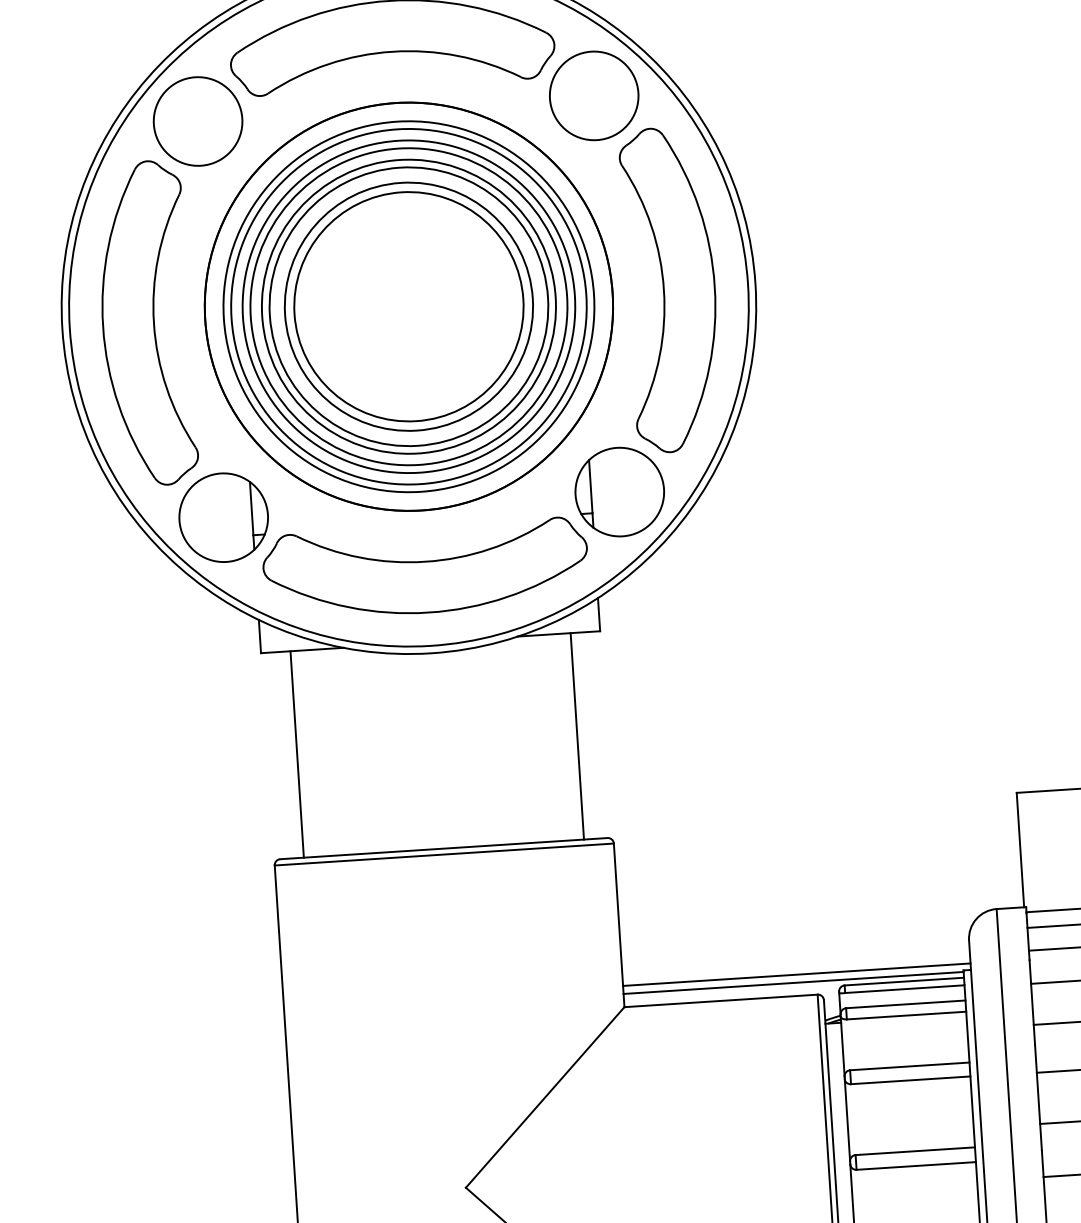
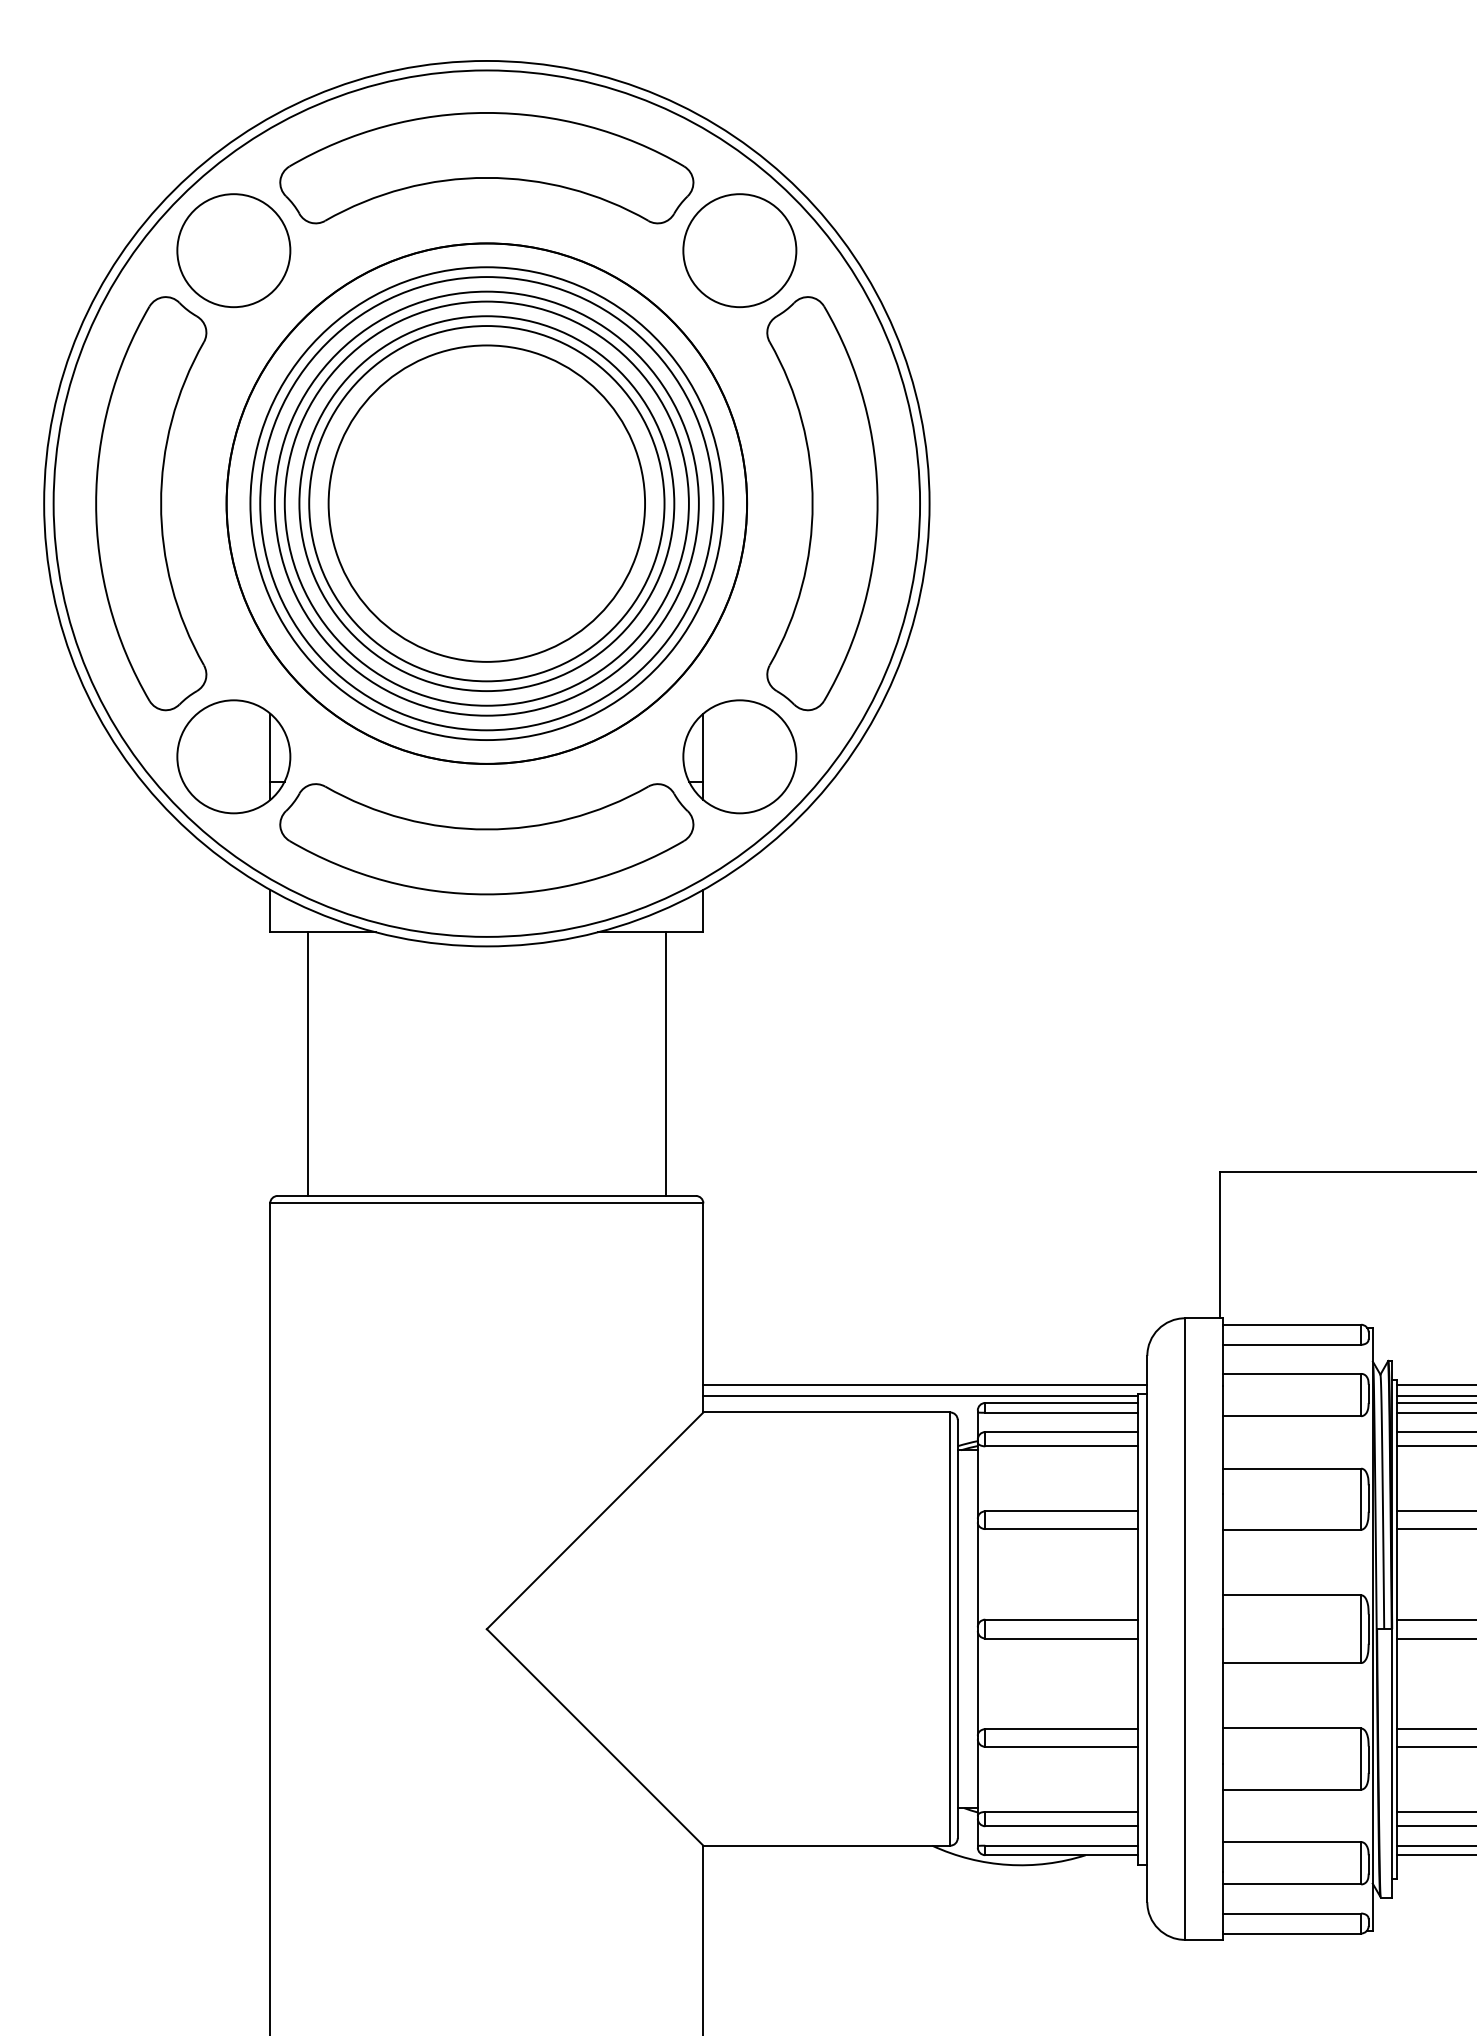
part: (408, 306) -> (486, 503), removed

